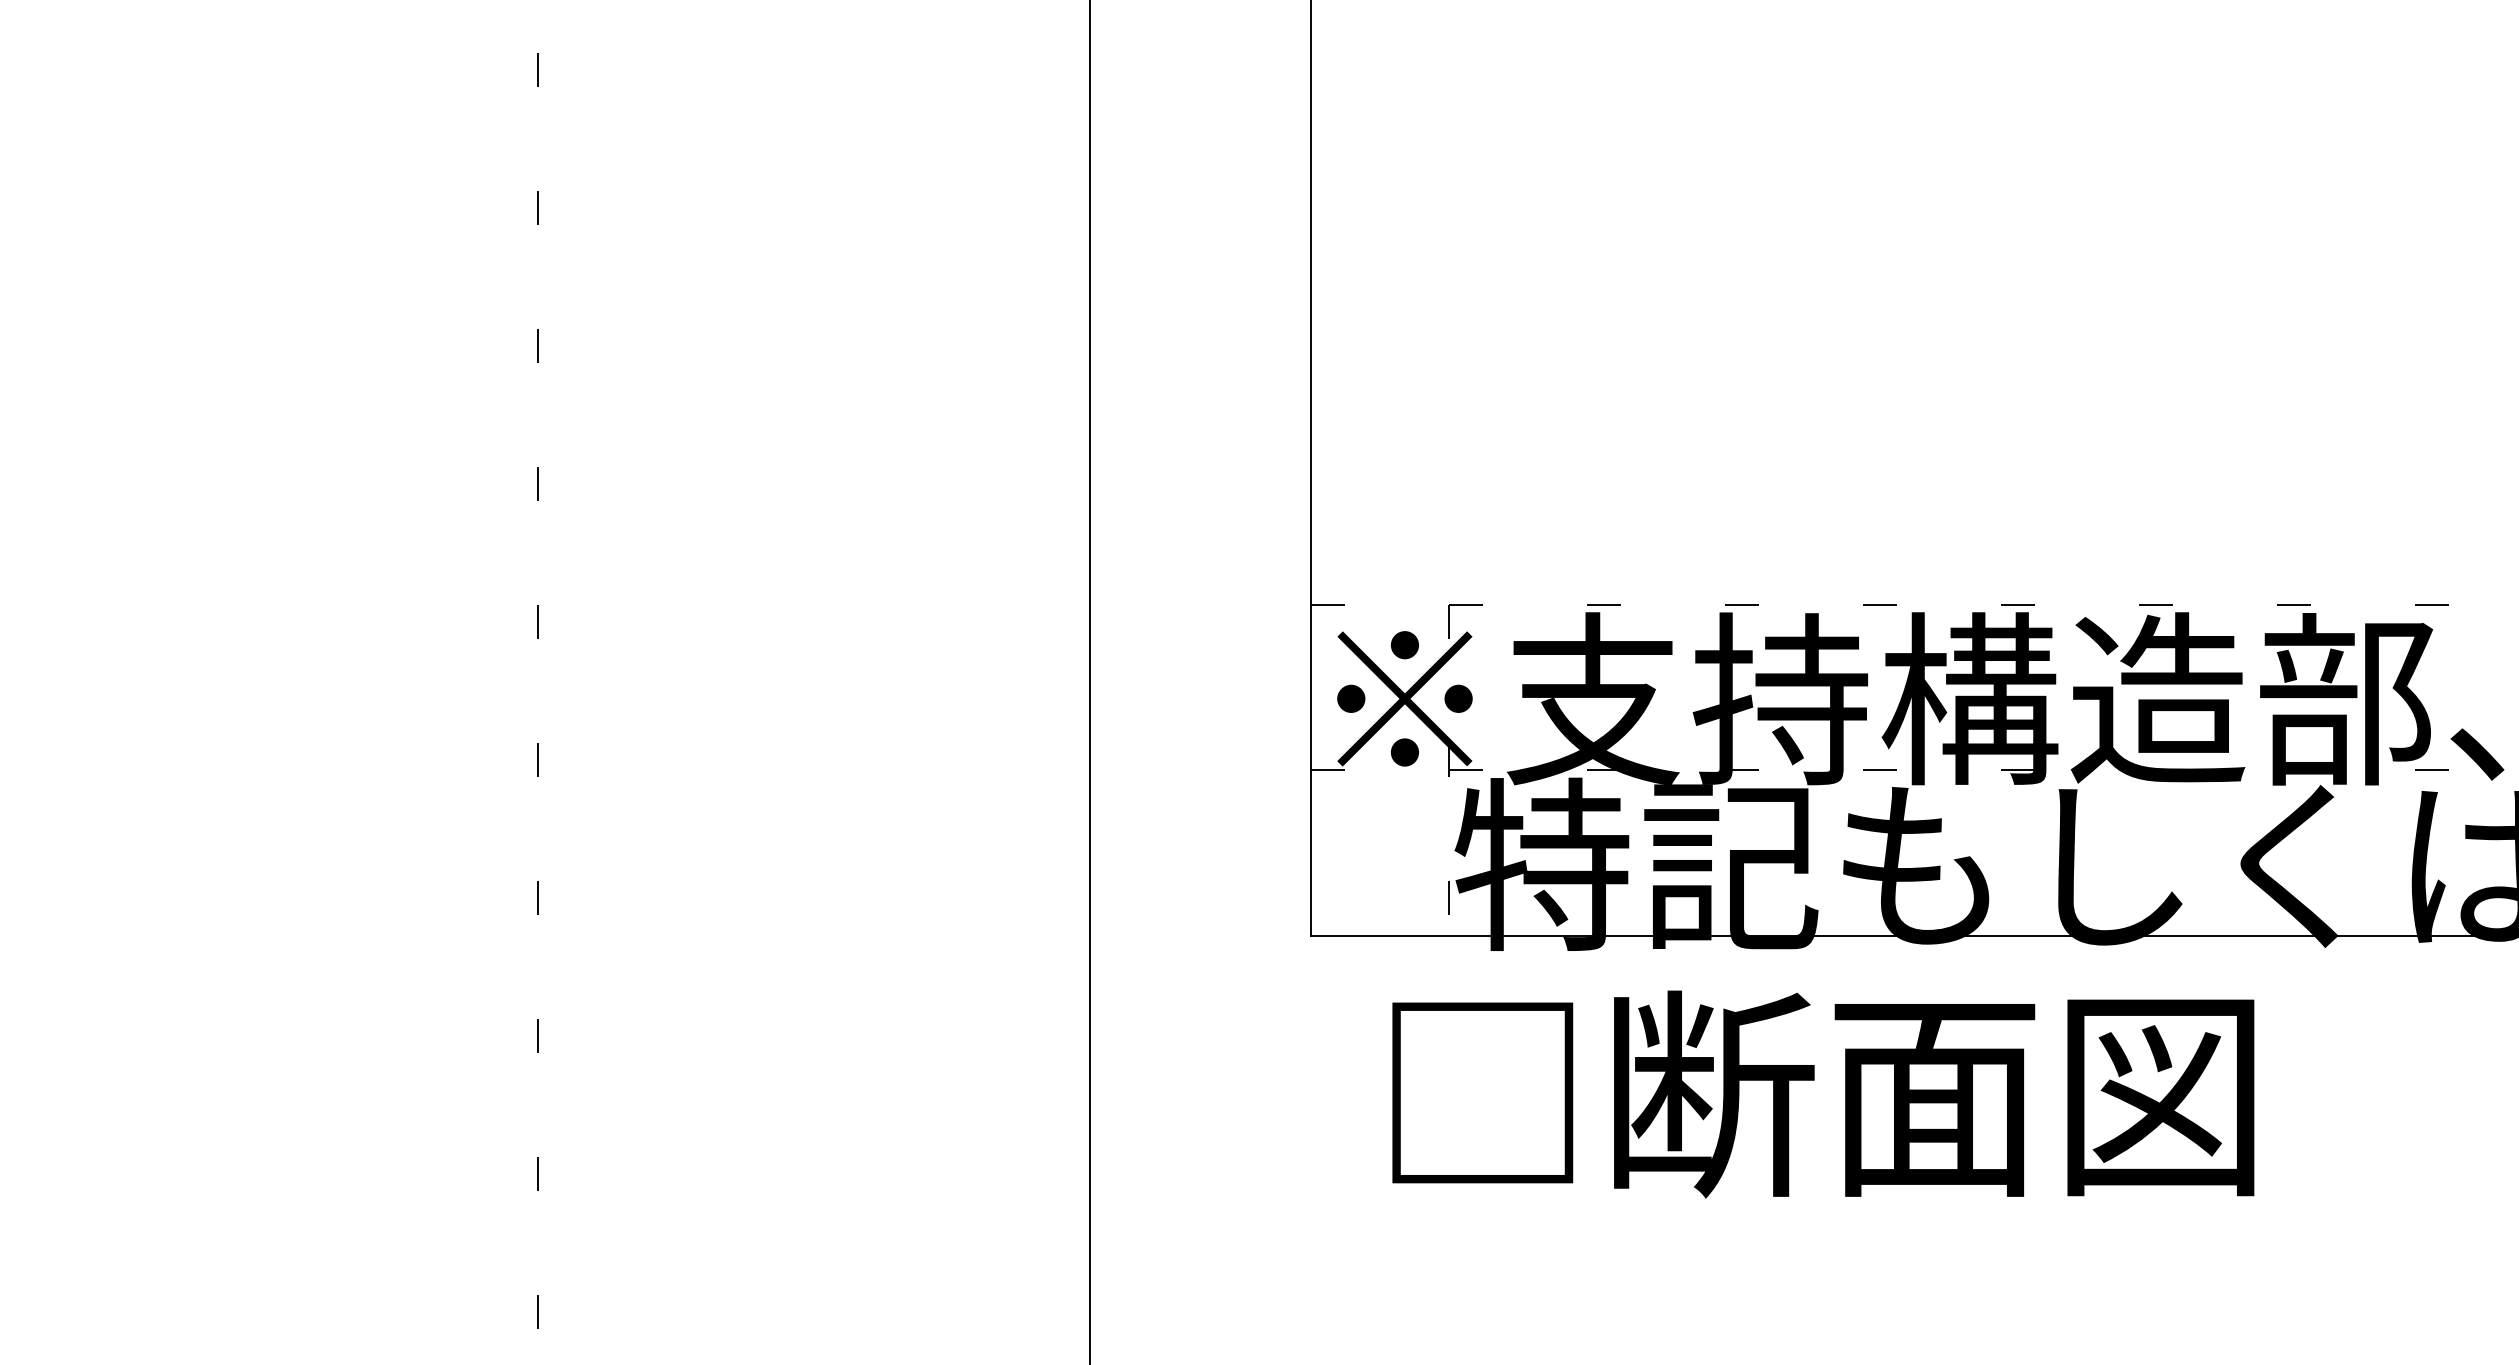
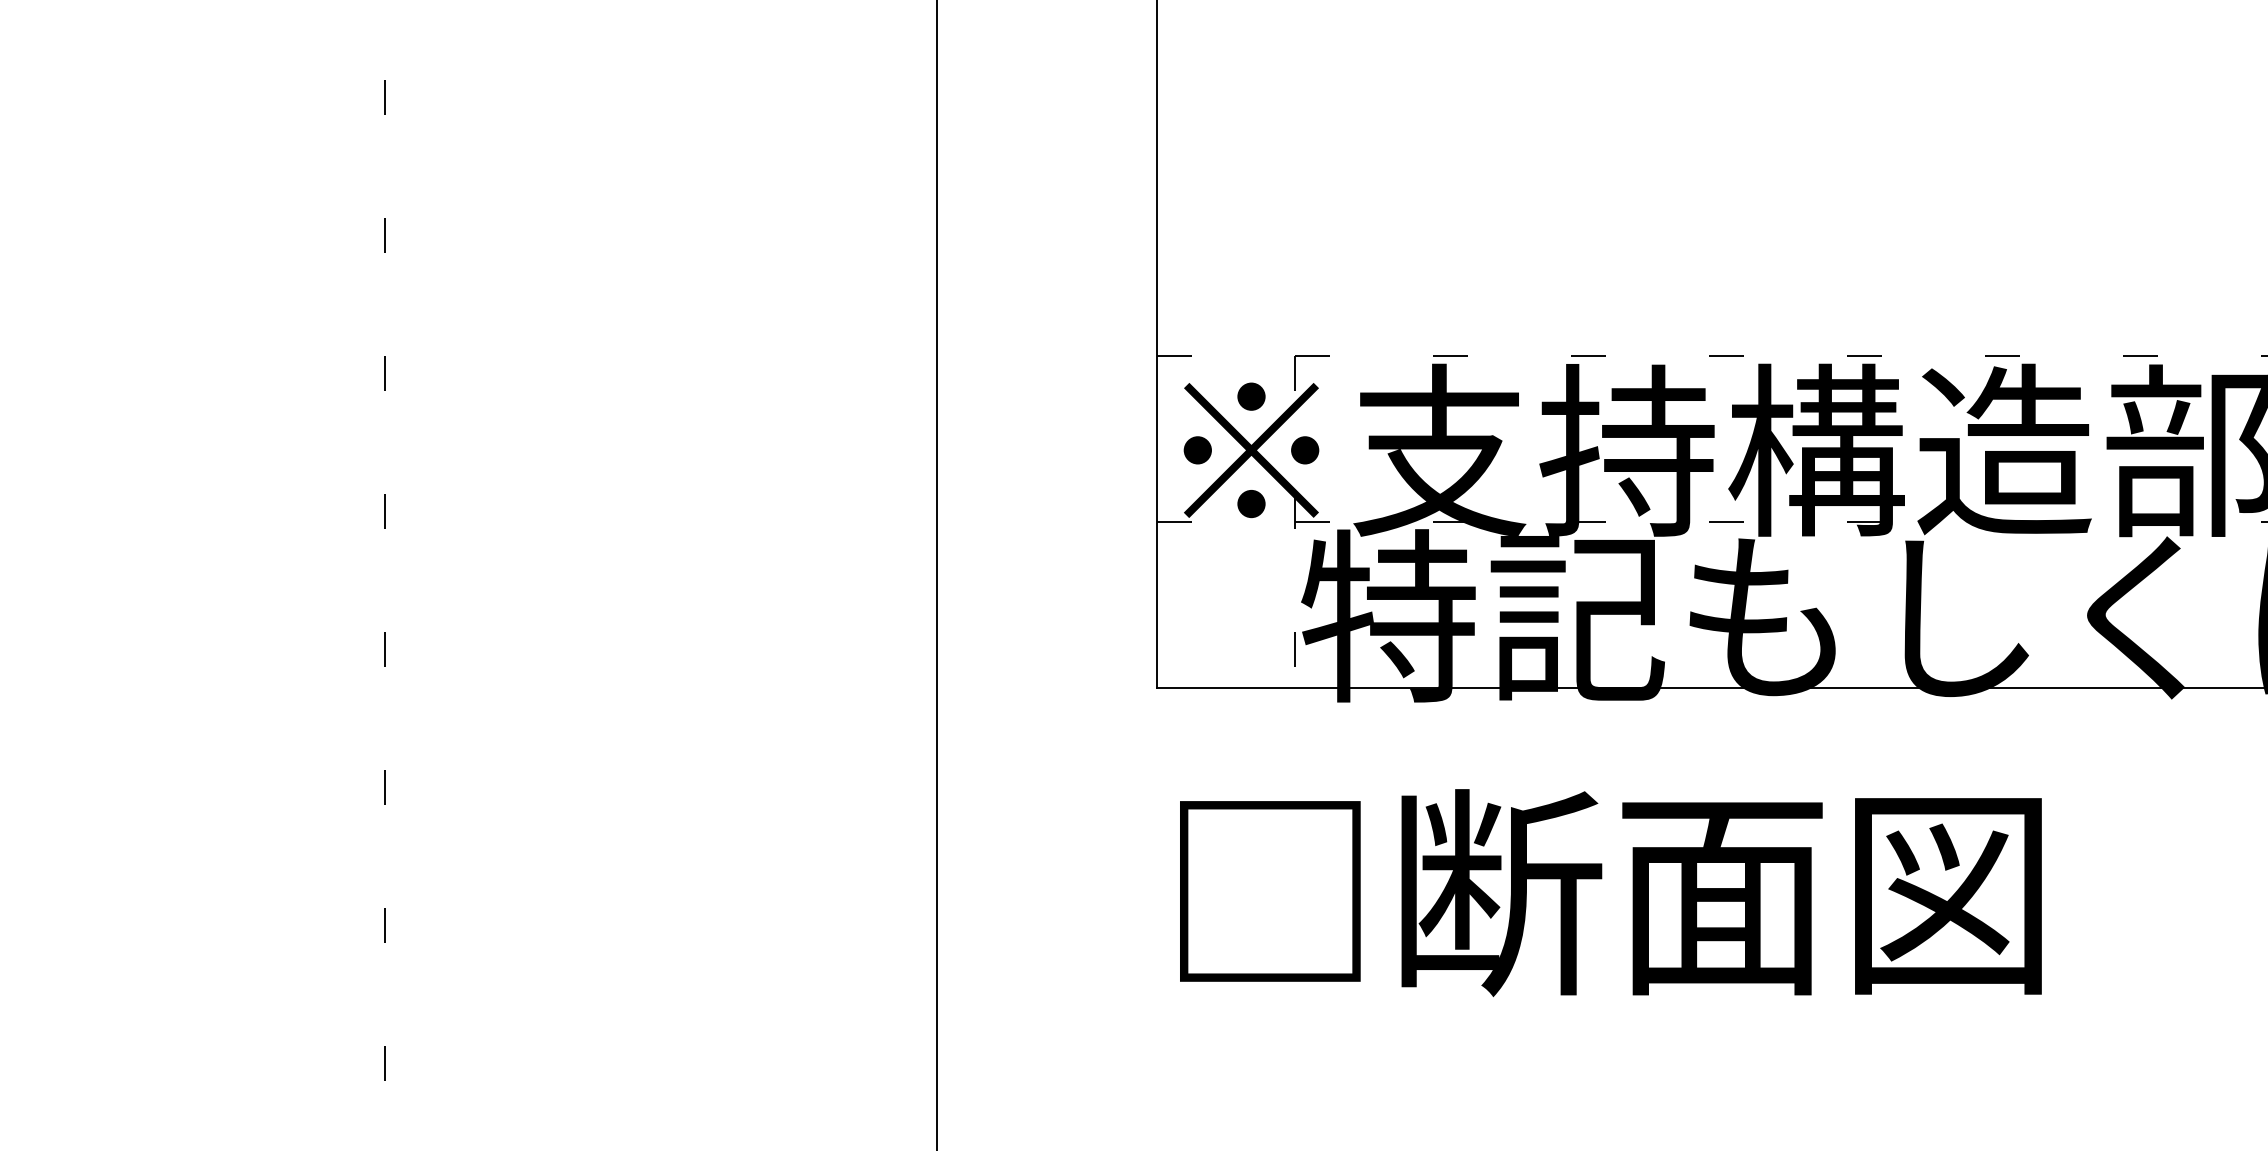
text: (1823, 1094) -> (1611, 893), moved

